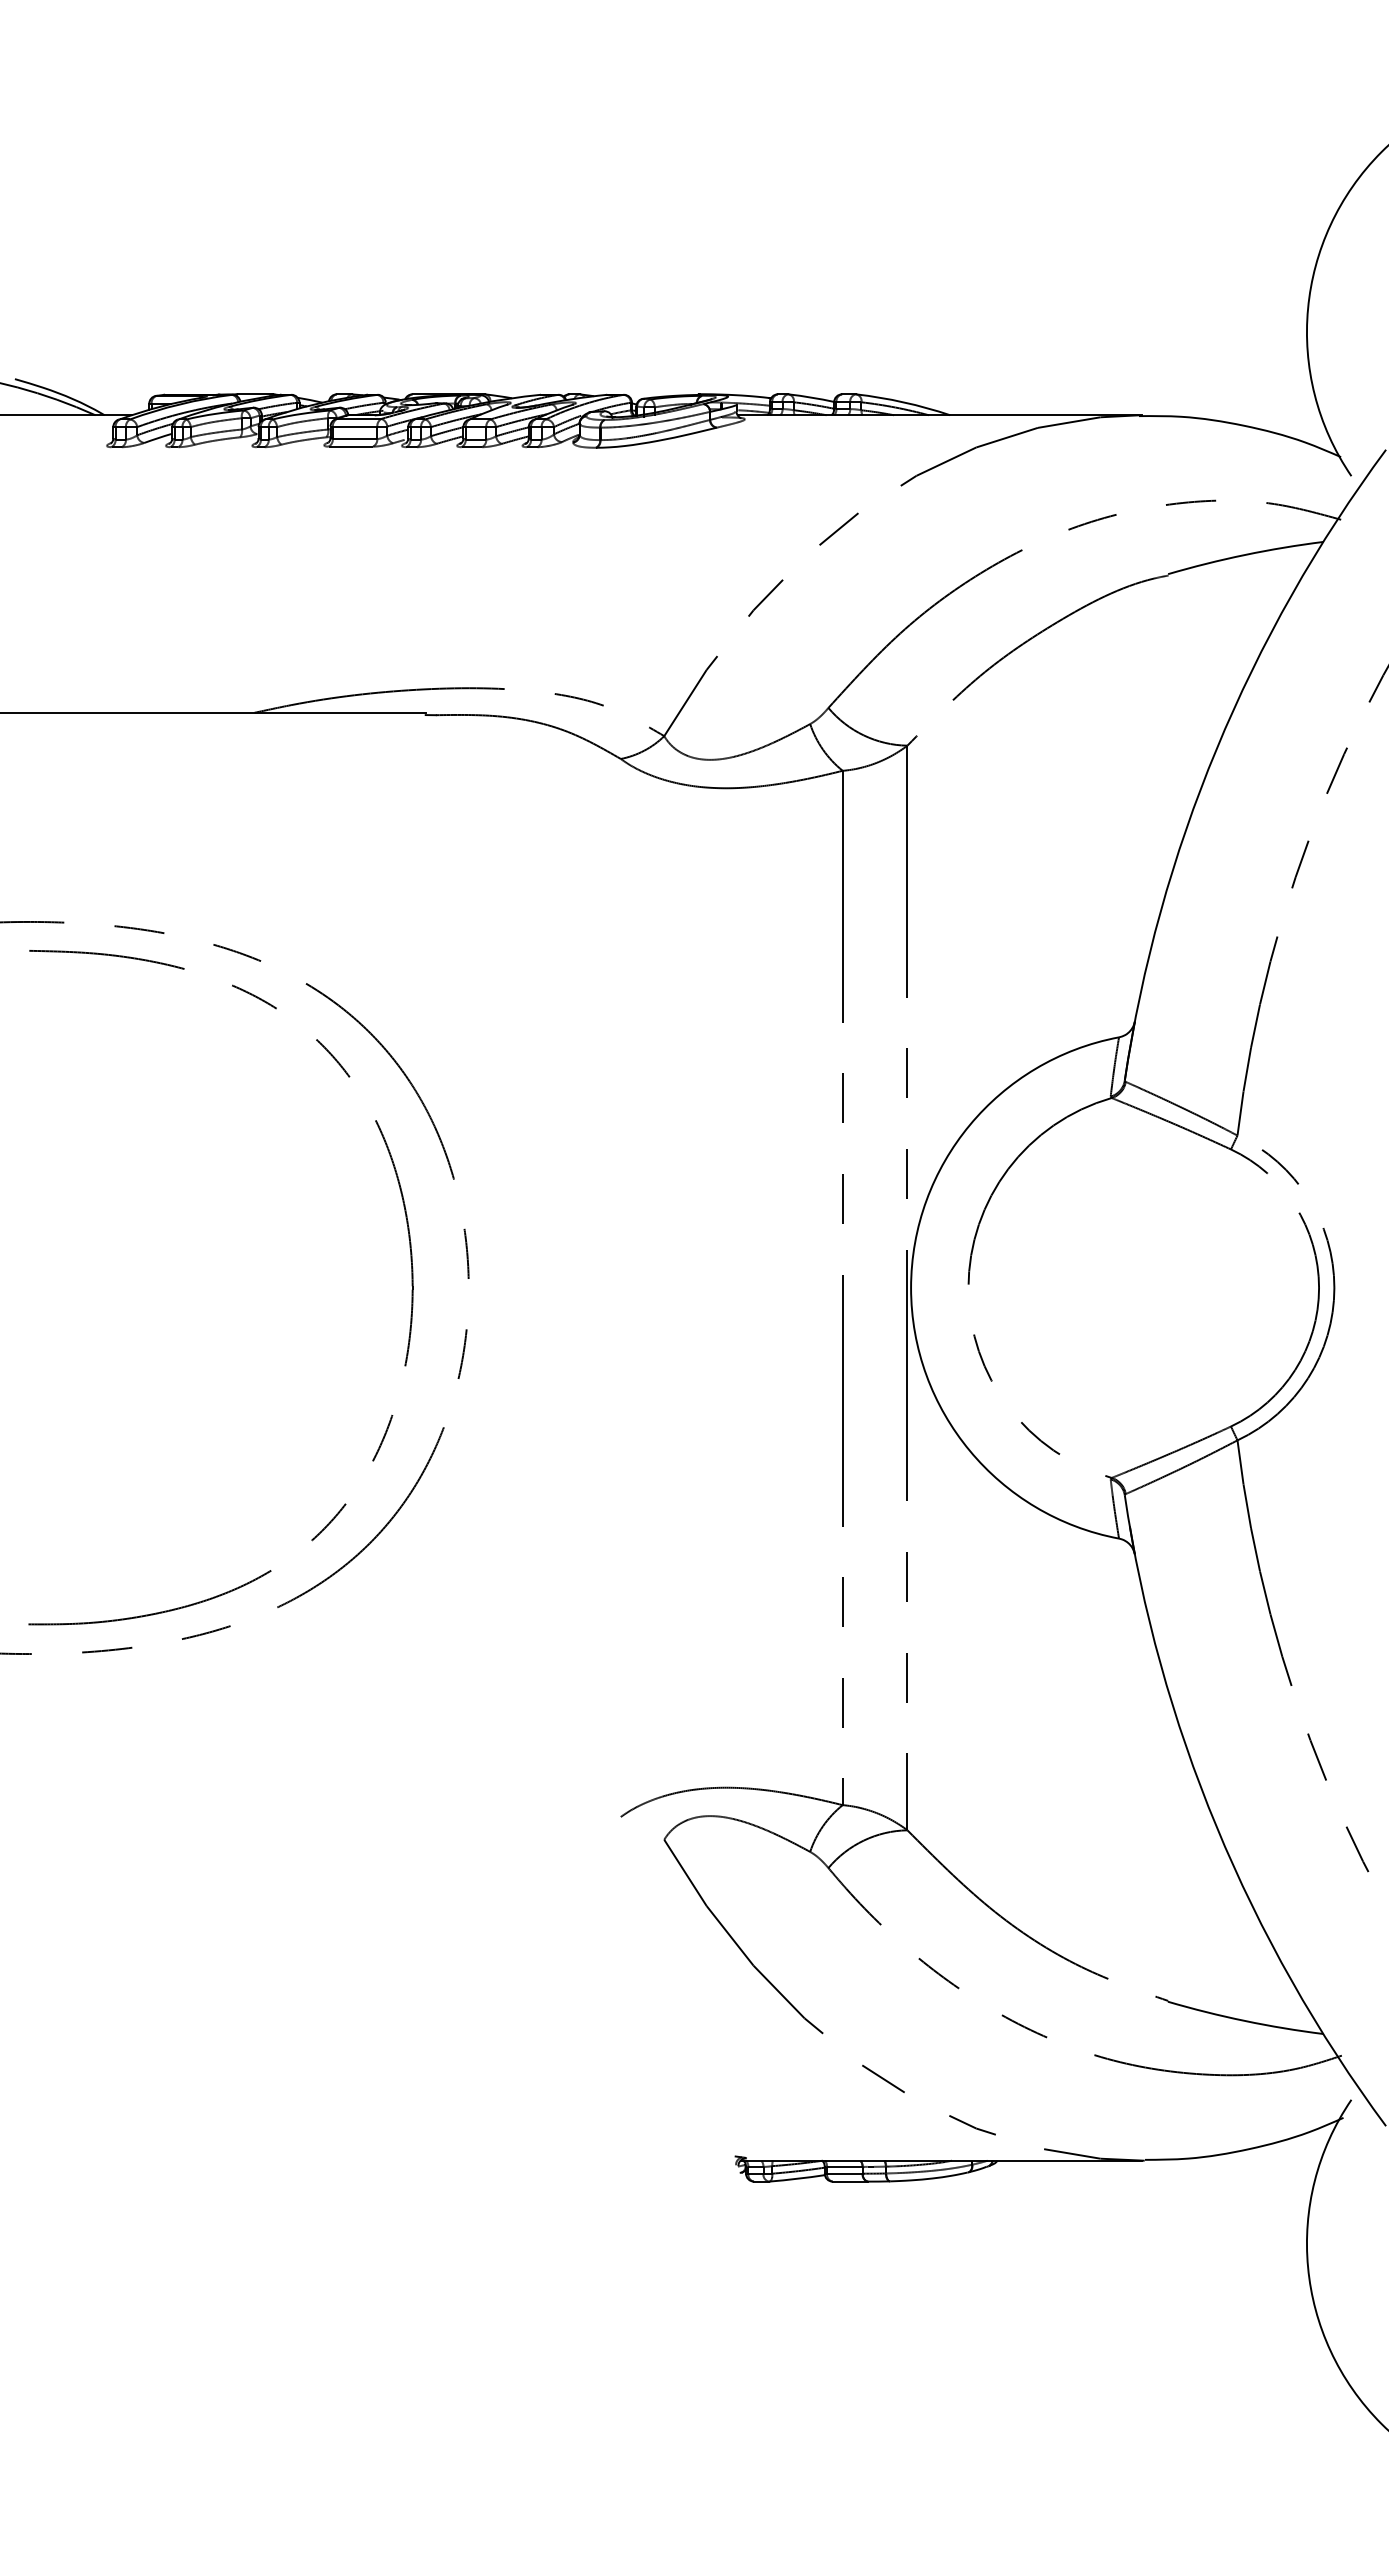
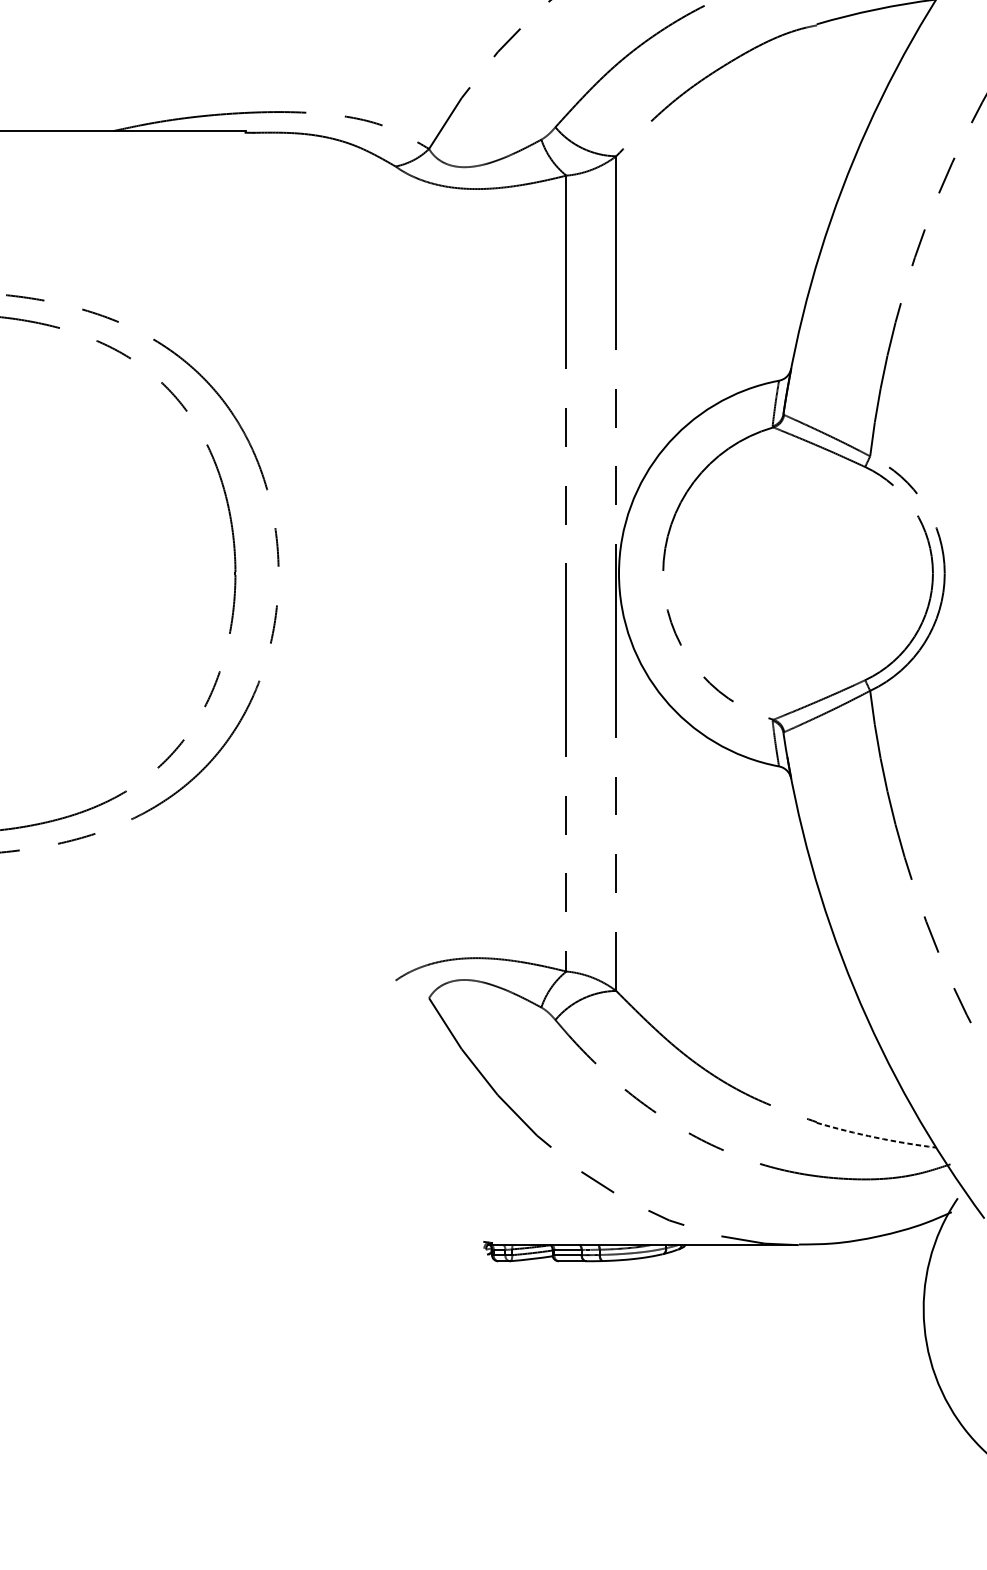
arc: (1244, 2020) -> (875, 1137), solid -> dashed

